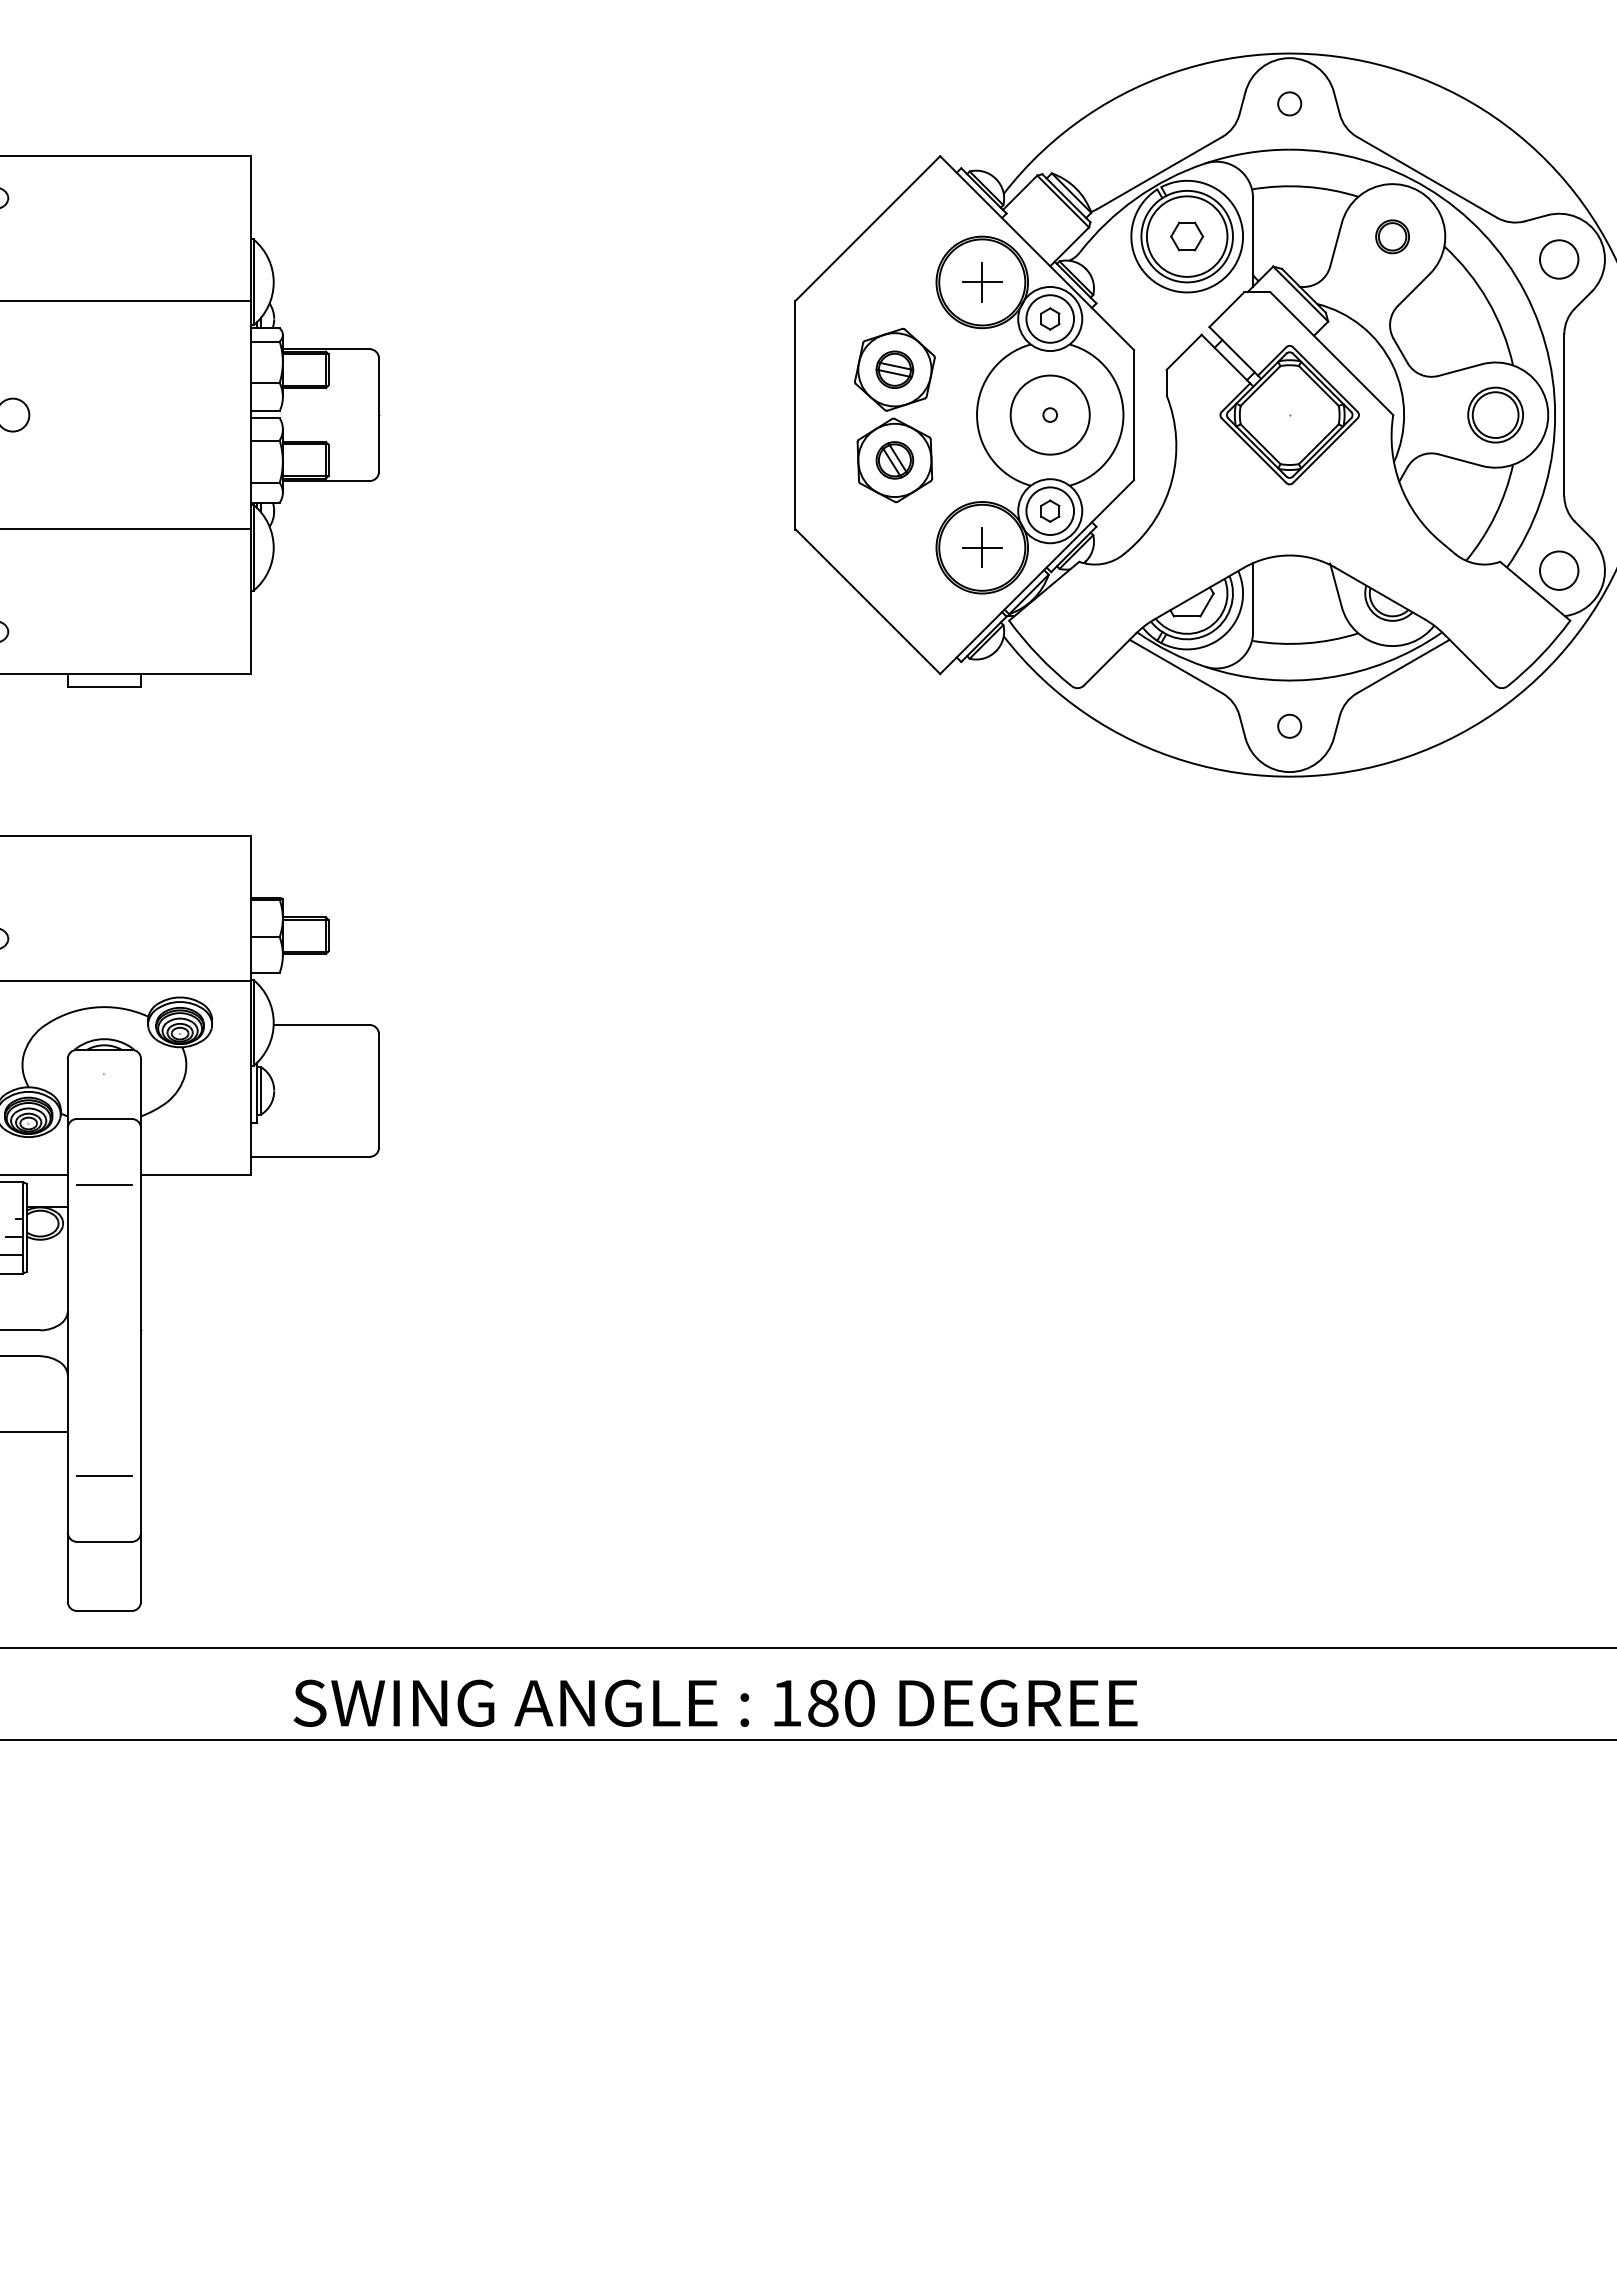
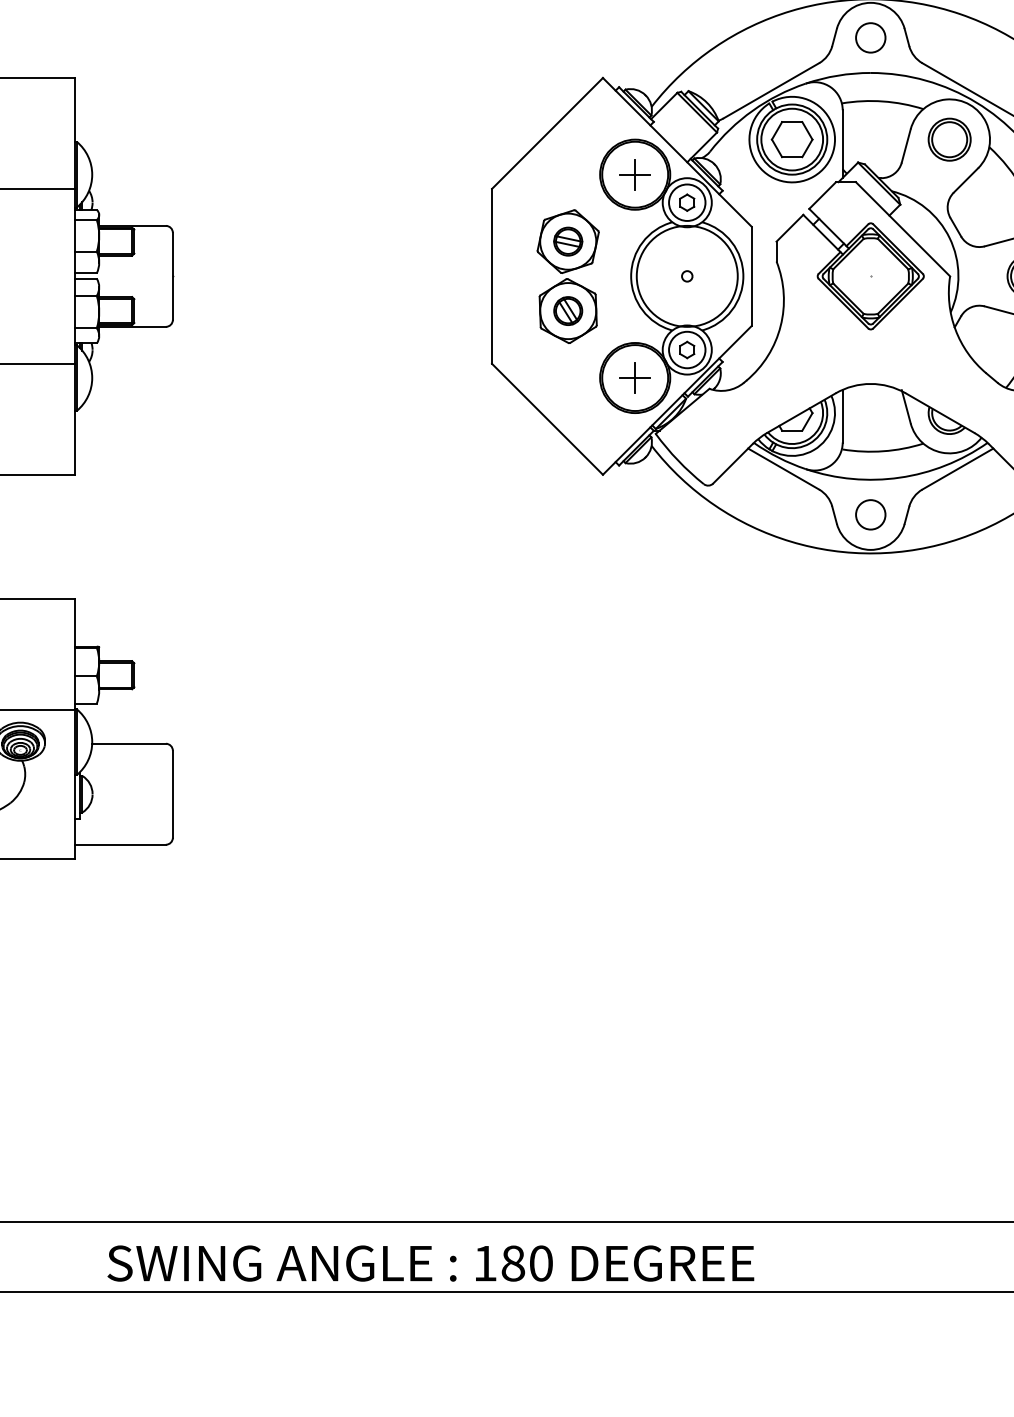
circle: (1289, 103) -> (870, 37), size x1.67
part: (1186, 236) -> (791, 139), size x1.67
part: (1392, 236) -> (949, 139), size x1.67
circle: (1050, 415) -> (687, 276), size x1.67
circle: (1289, 726) -> (870, 515), size x1.67

